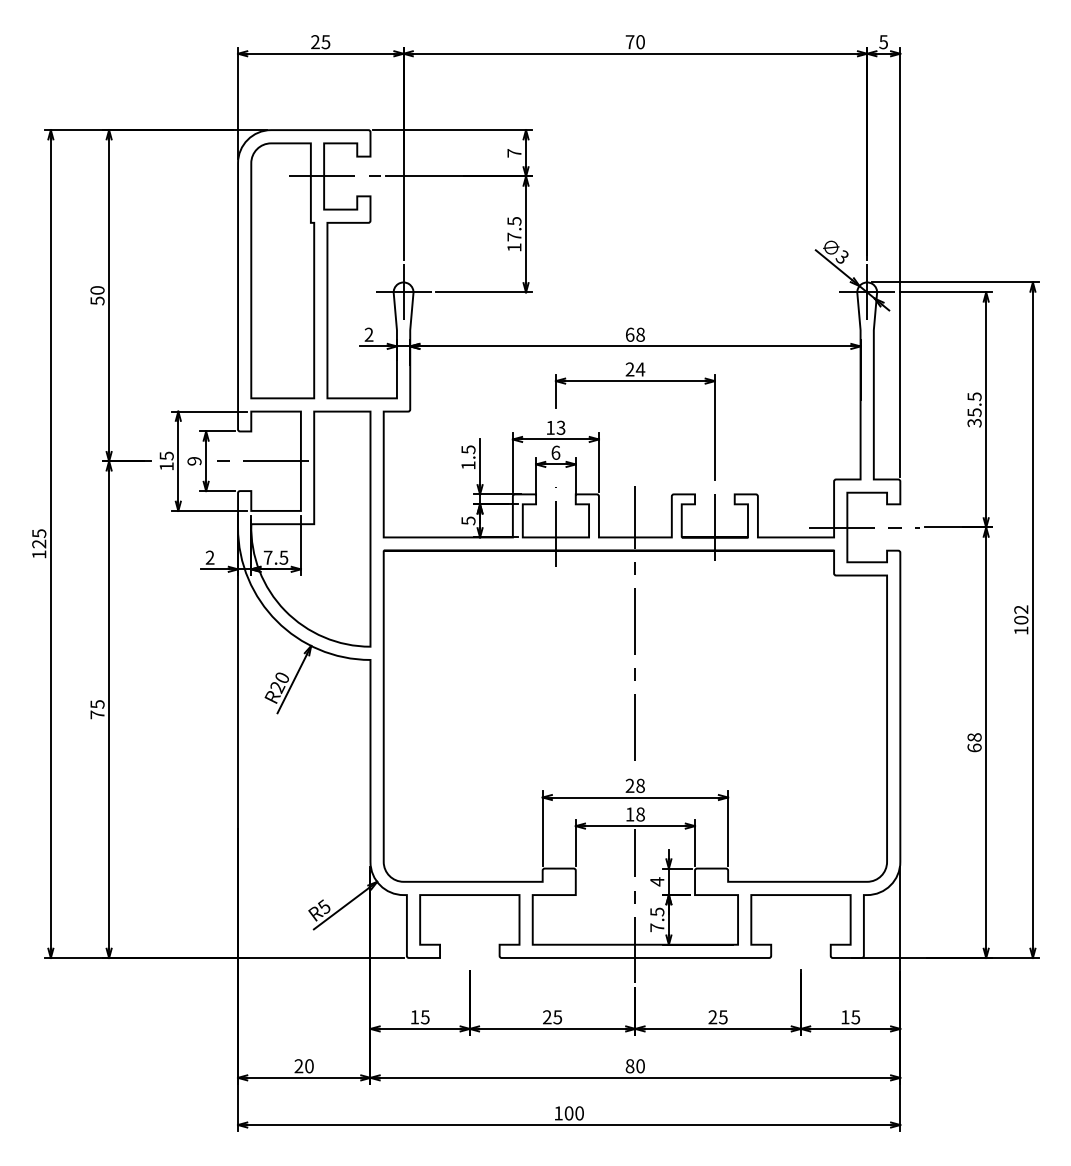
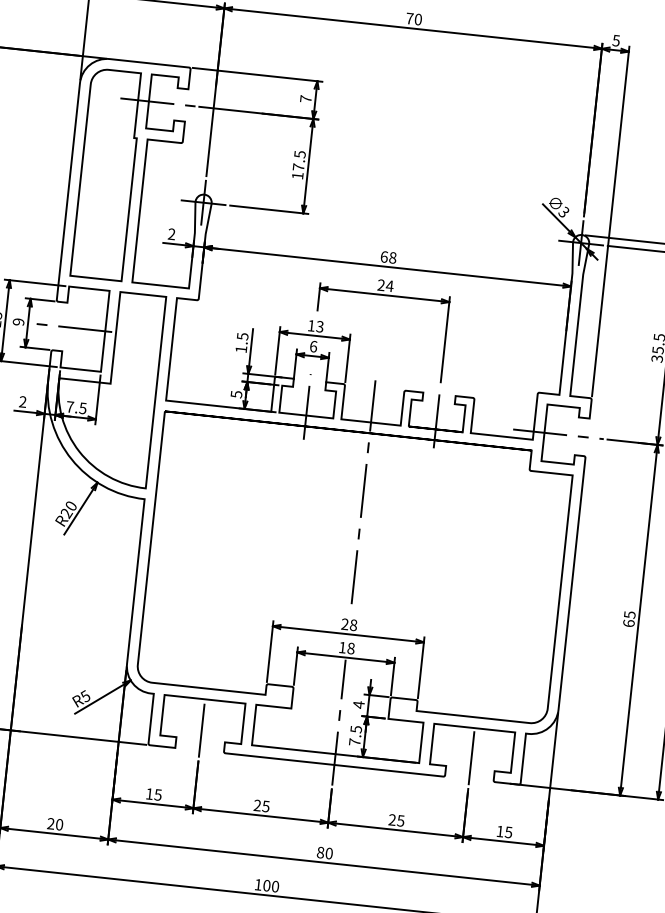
text: (974, 737) -> (629, 614), 68 -> 65
line: (469, 926) -> (202, 724), added
line: (800, 926) -> (471, 753), added

